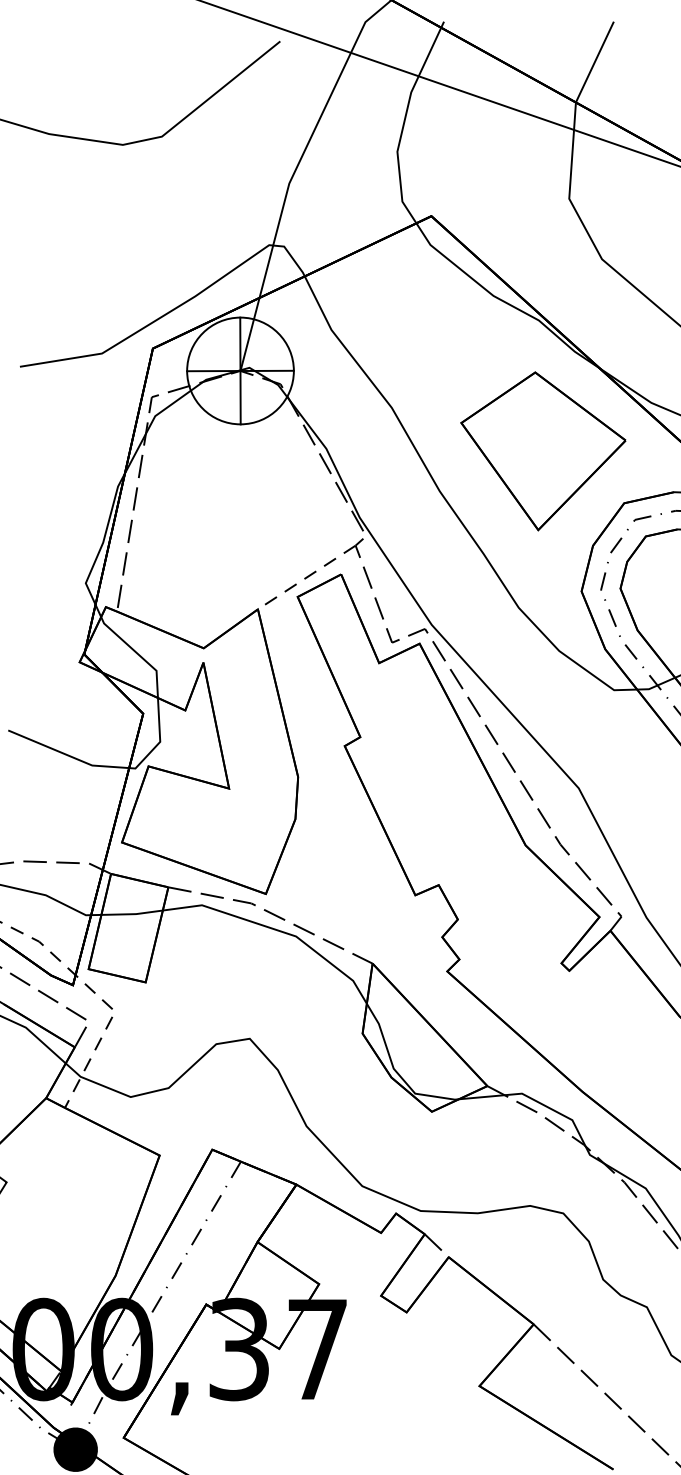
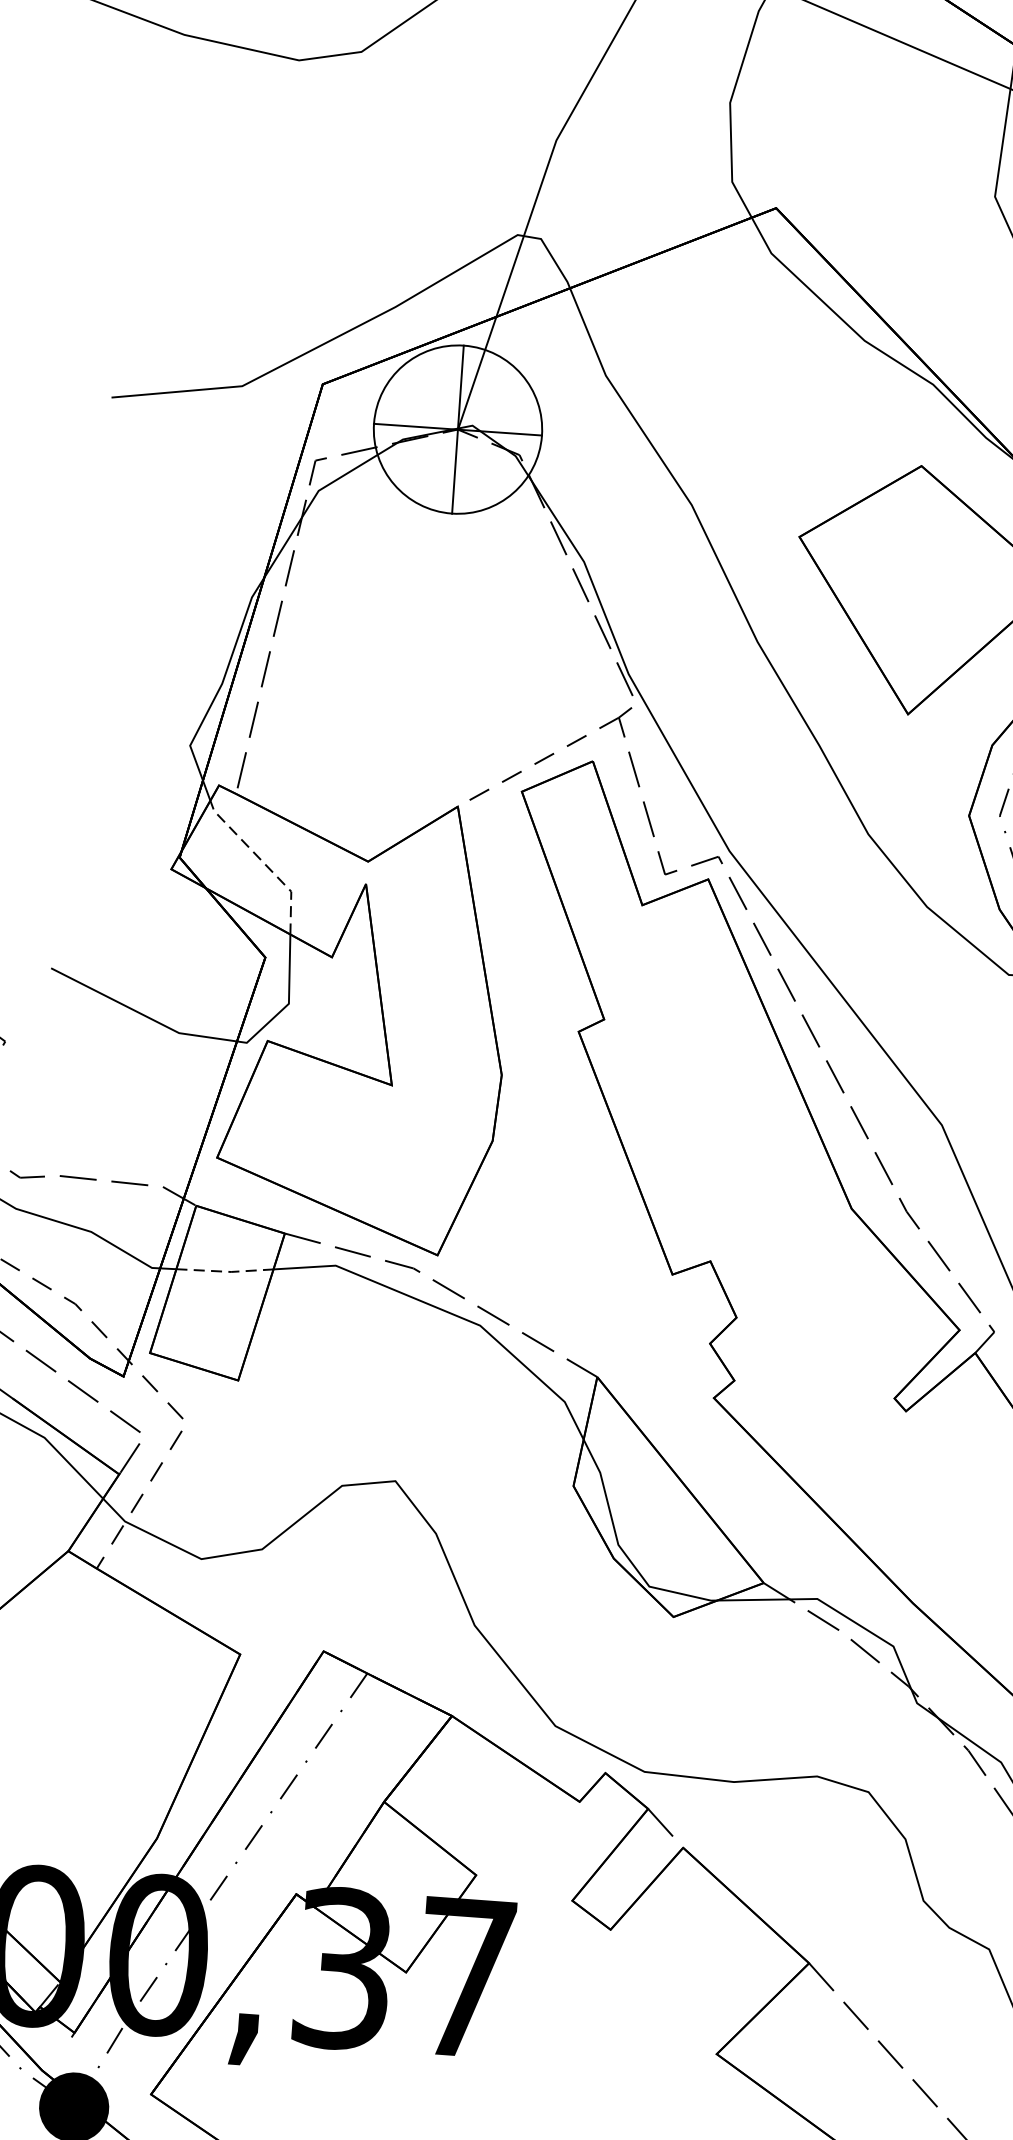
line: (137, 653) -> (263, 862), solid -> dashed
line: (133, 914) -> (226, 1272), solid -> dashed

